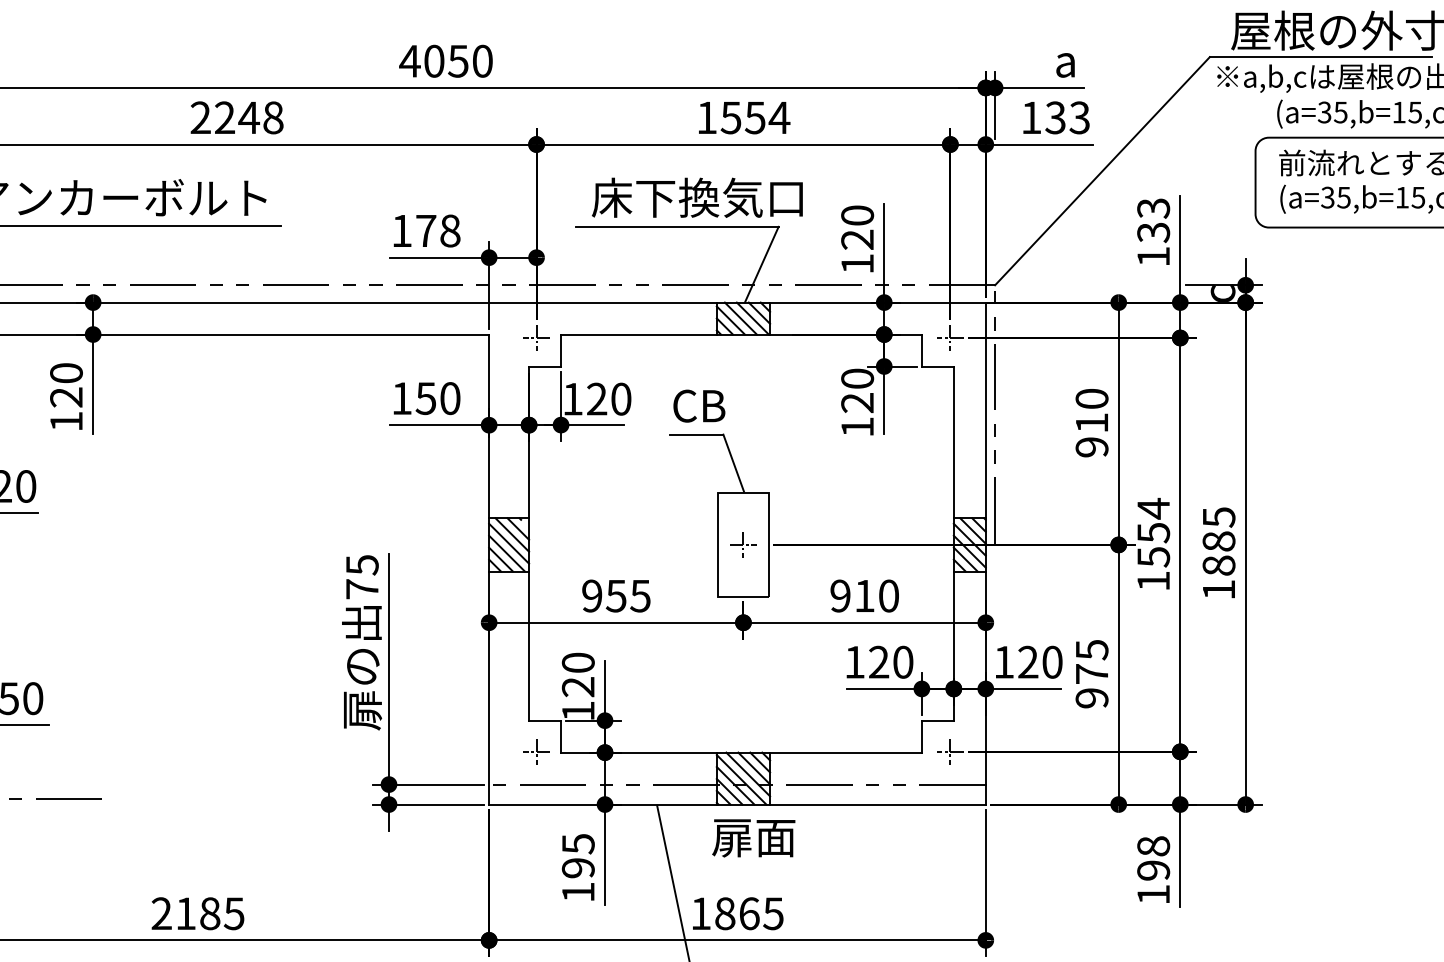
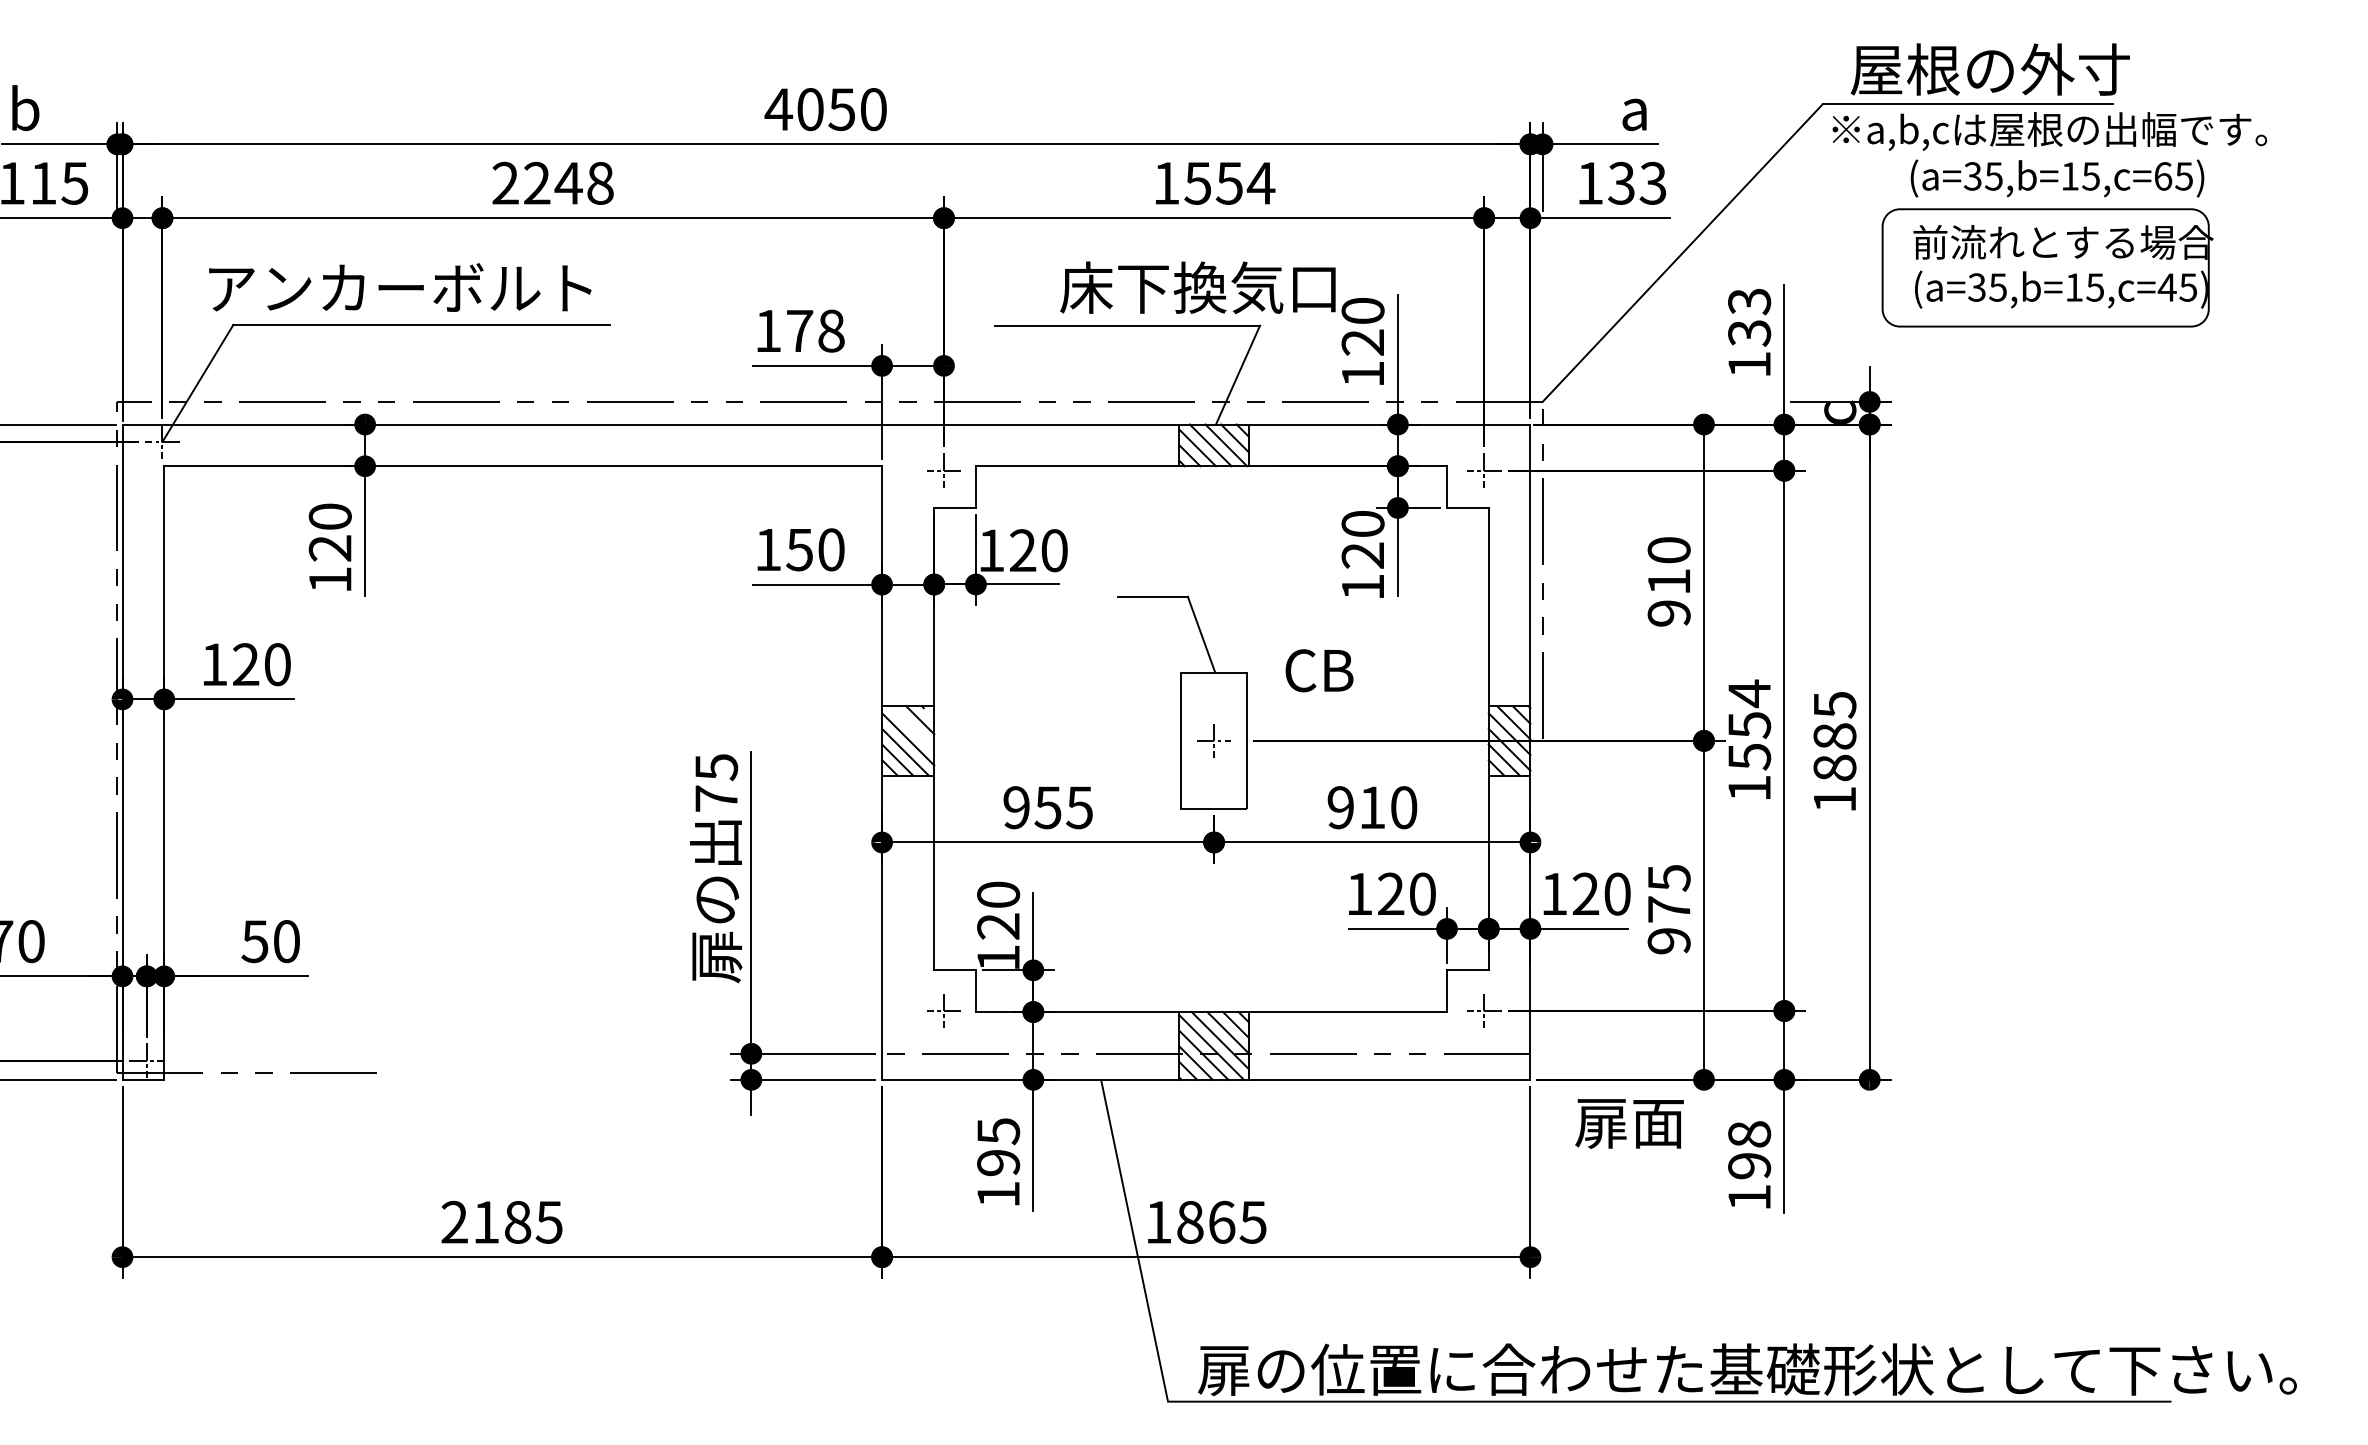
text: (697, 197) -> (1197, 287), moved
text: (699, 405) -> (1319, 670), moved
line: (512, 534) -> (912, 727), removed
text: (753, 837) -> (1629, 1123), moved

